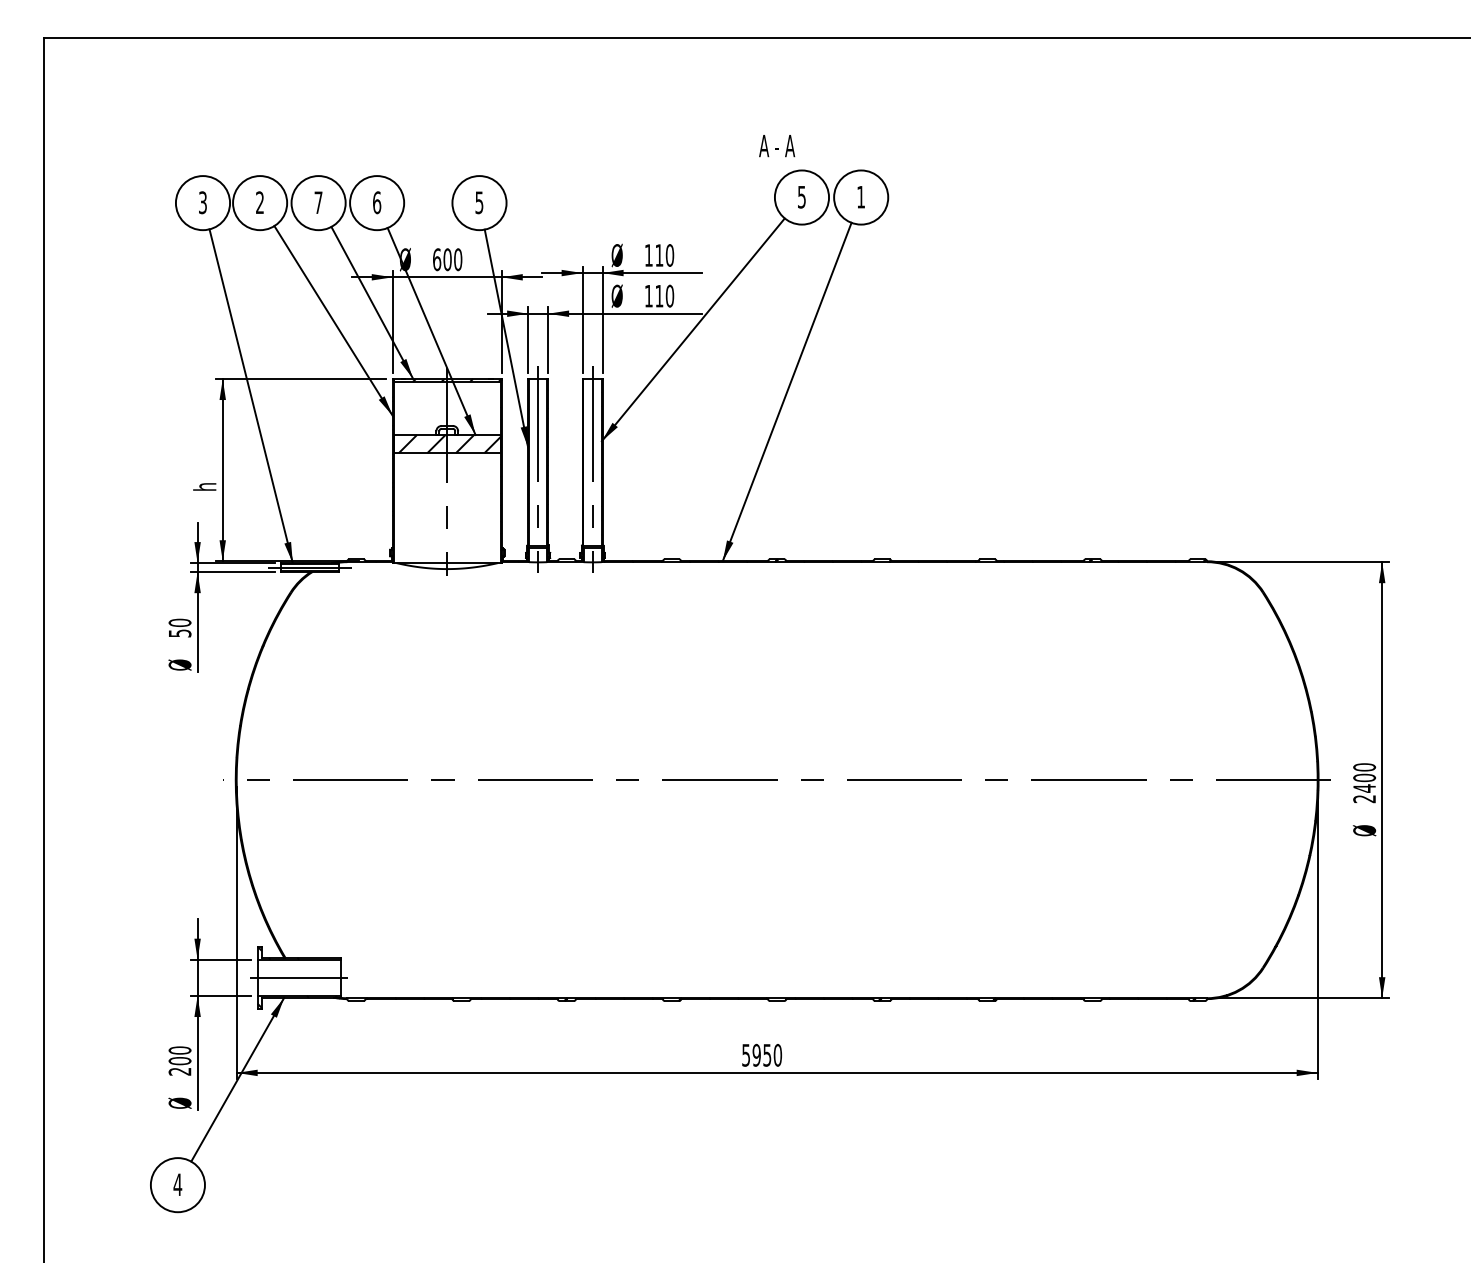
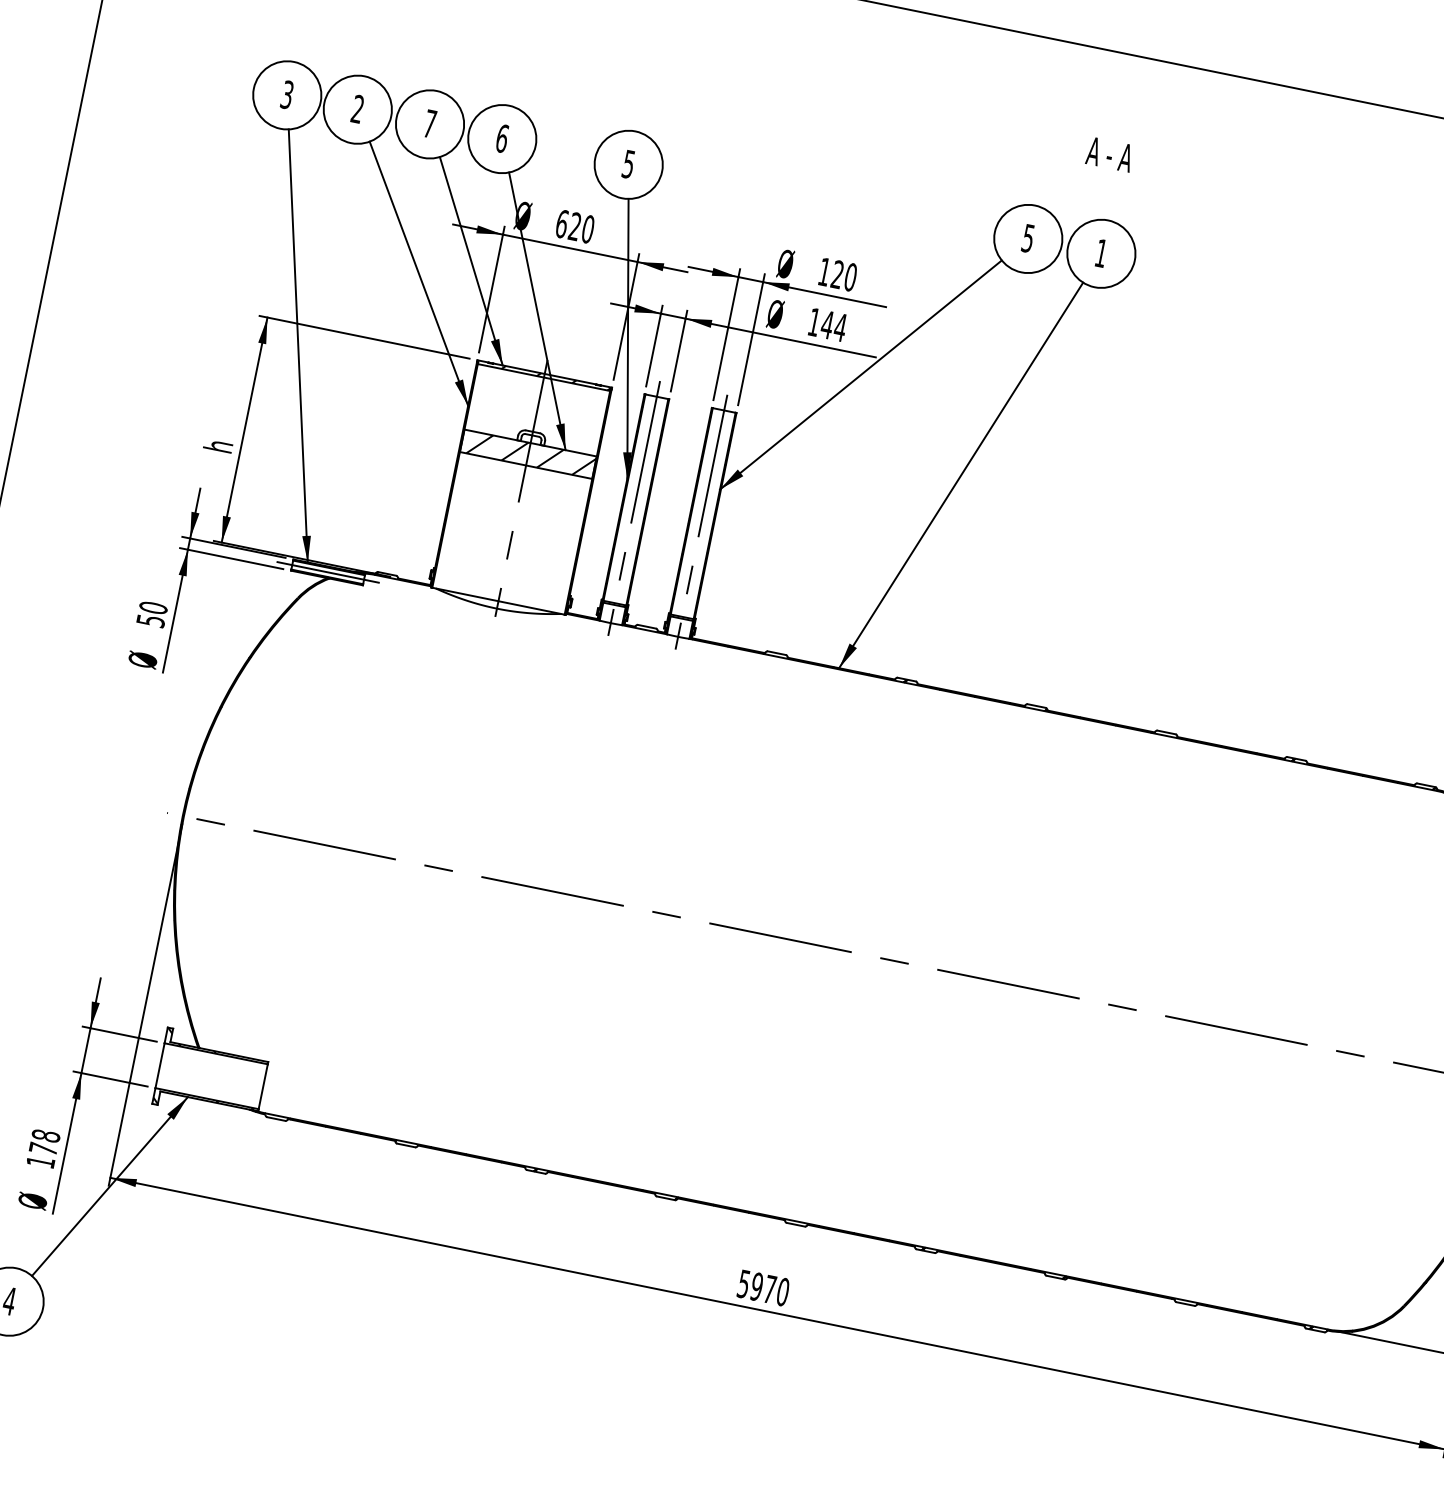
text: (777, 146) -> (1110, 155), moved
text: (659, 255) -> (837, 274), 110 -> 120
text: (447, 259) -> (575, 226), 600 -> 620
text: (664, 295) -> (833, 325), 110 -> 144
line: (298, 977) -> (210, 1075), removed
text: (767, 1055) -> (770, 1289), 5950 -> 5970
text: (179, 1060) -> (42, 1148), 200 -> 178

